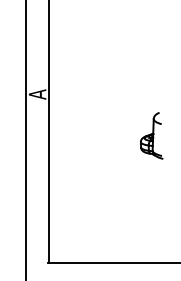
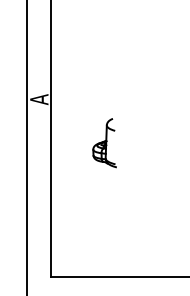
part: (151, 135) -> (104, 142), moved

